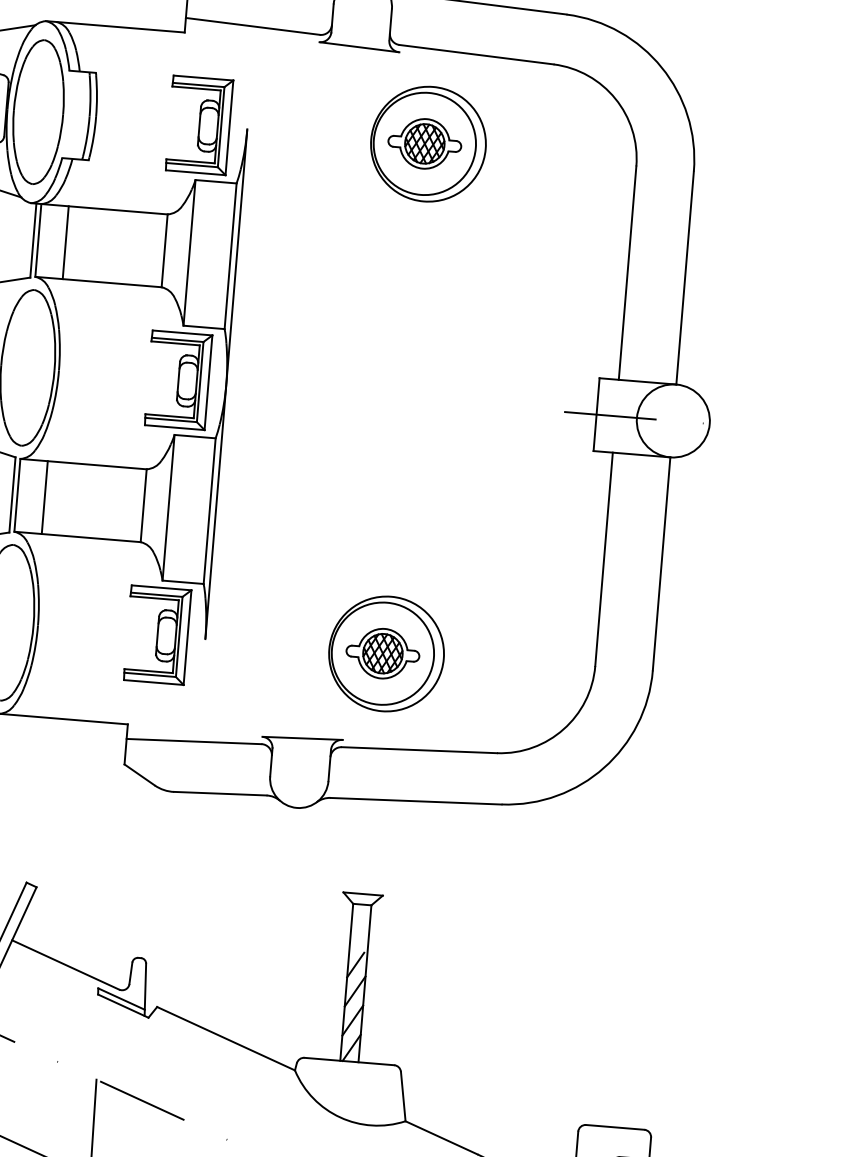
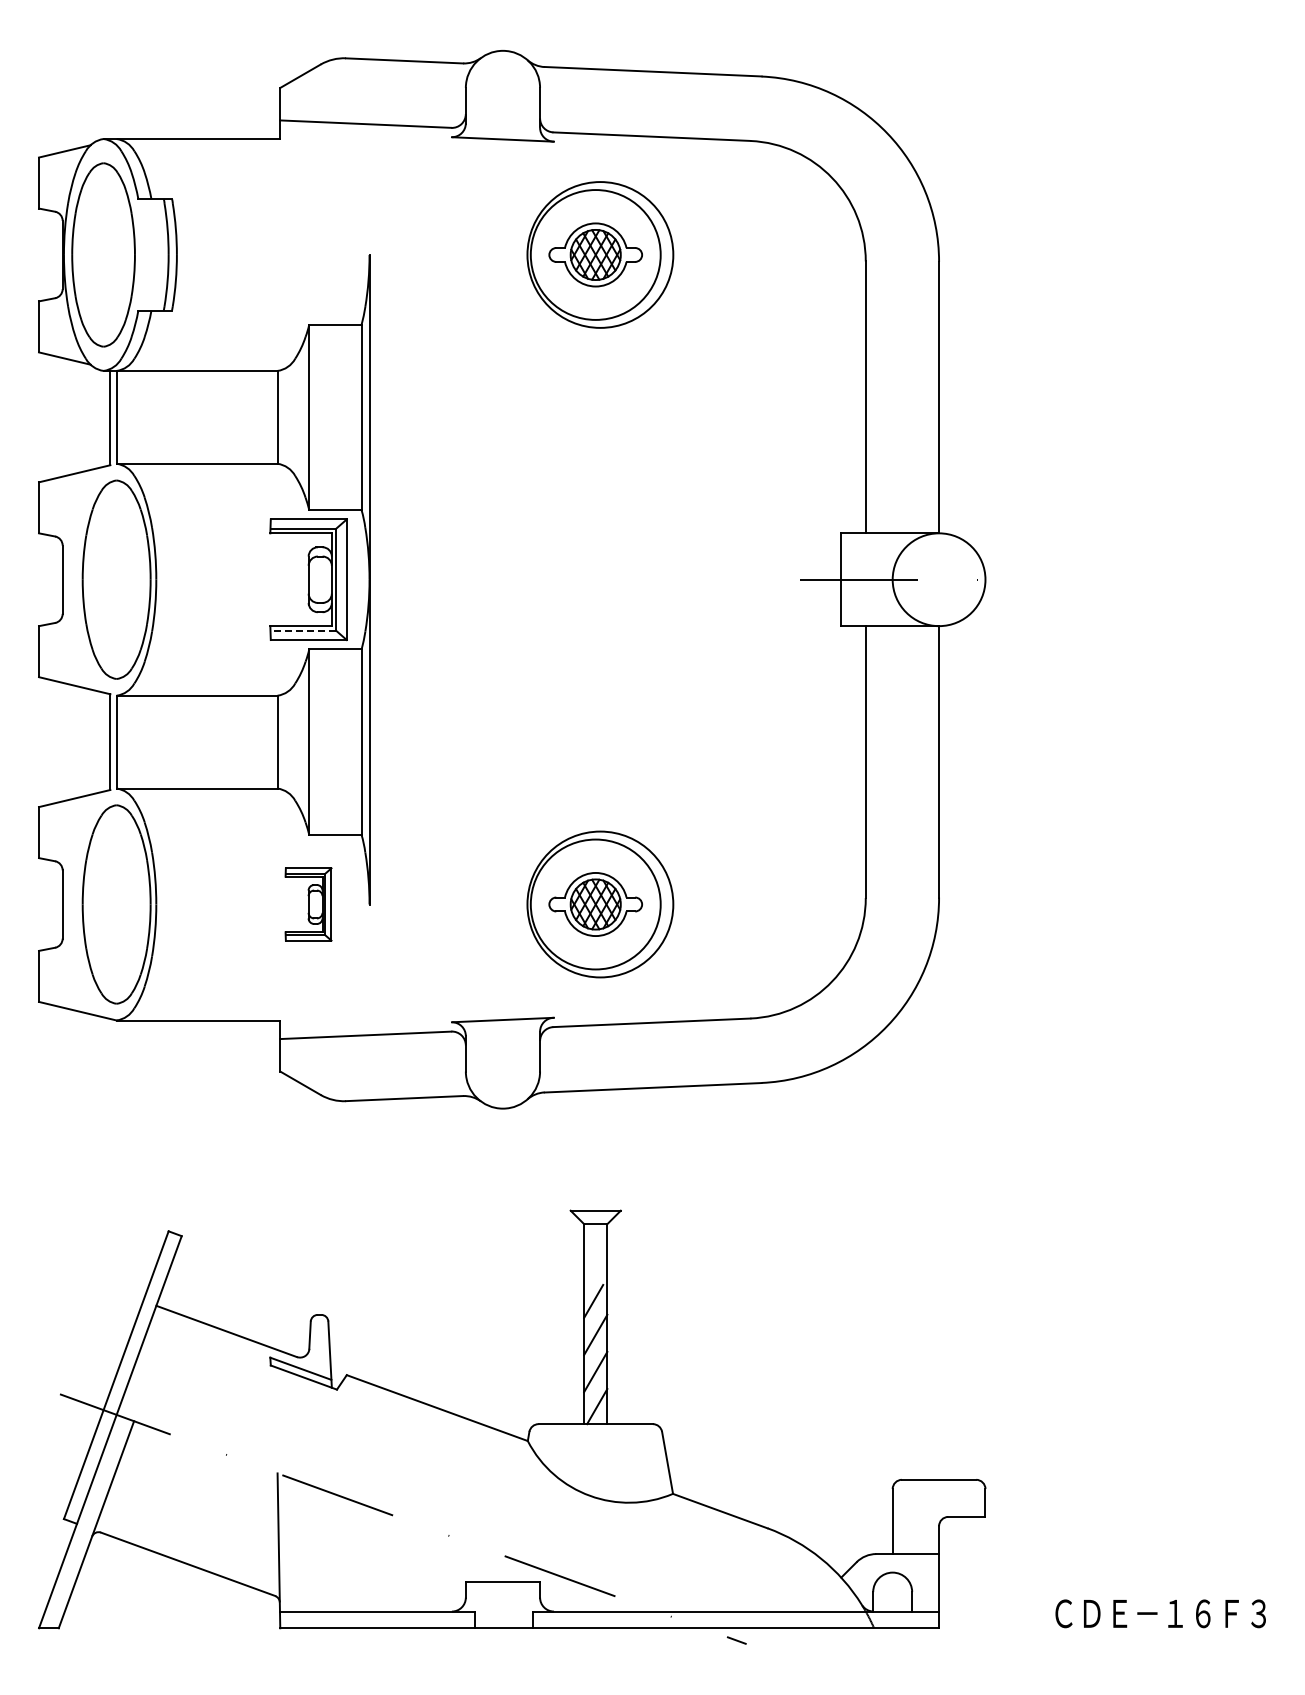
part: (199, 125) -> (308, 254), removed
line: (65, 242) -> (151, 416), removed
line: (171, 419) -> (303, 630), solid -> dashed
line: (44, 497) -> (151, 741), removed
part: (157, 635) -> (308, 904), size x0.6

